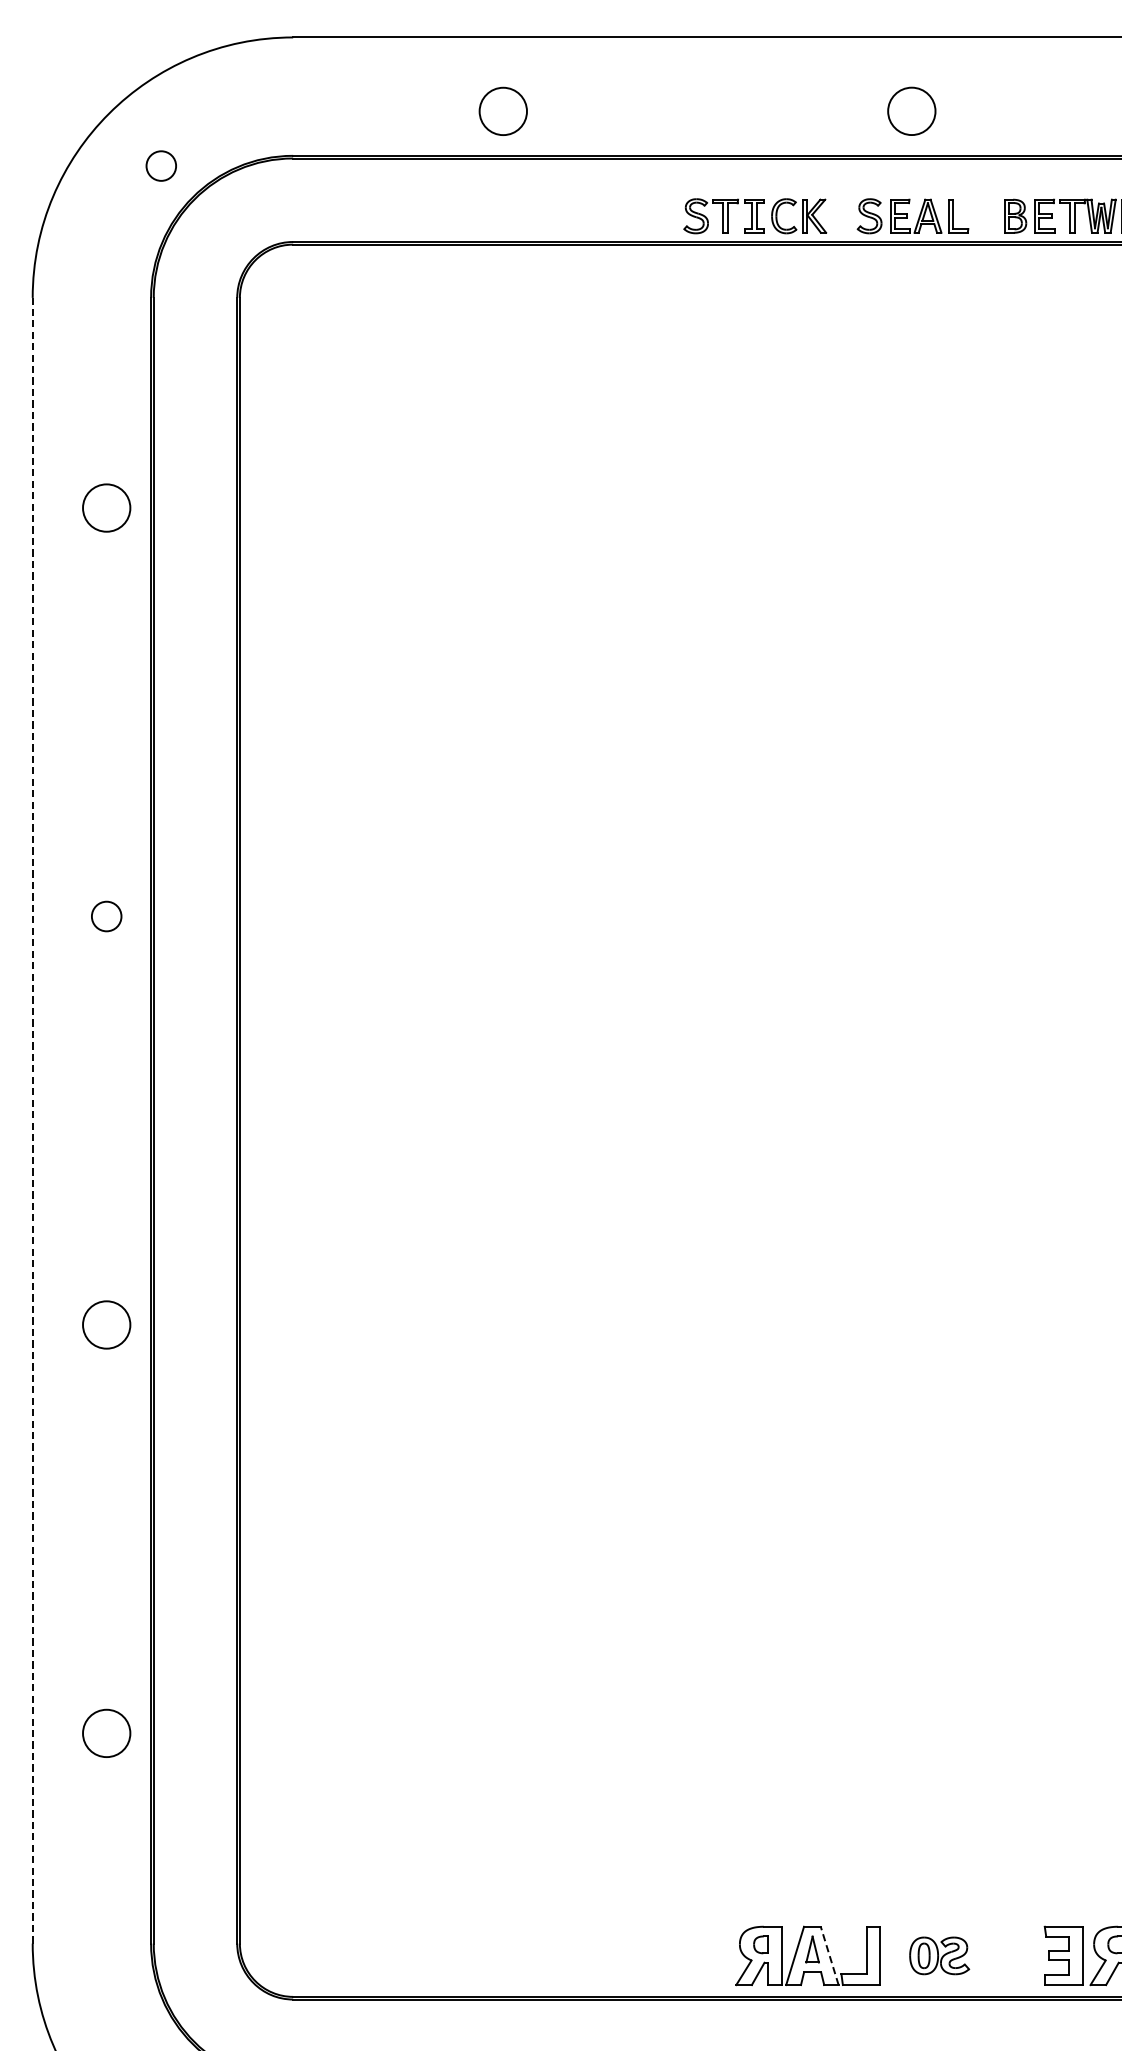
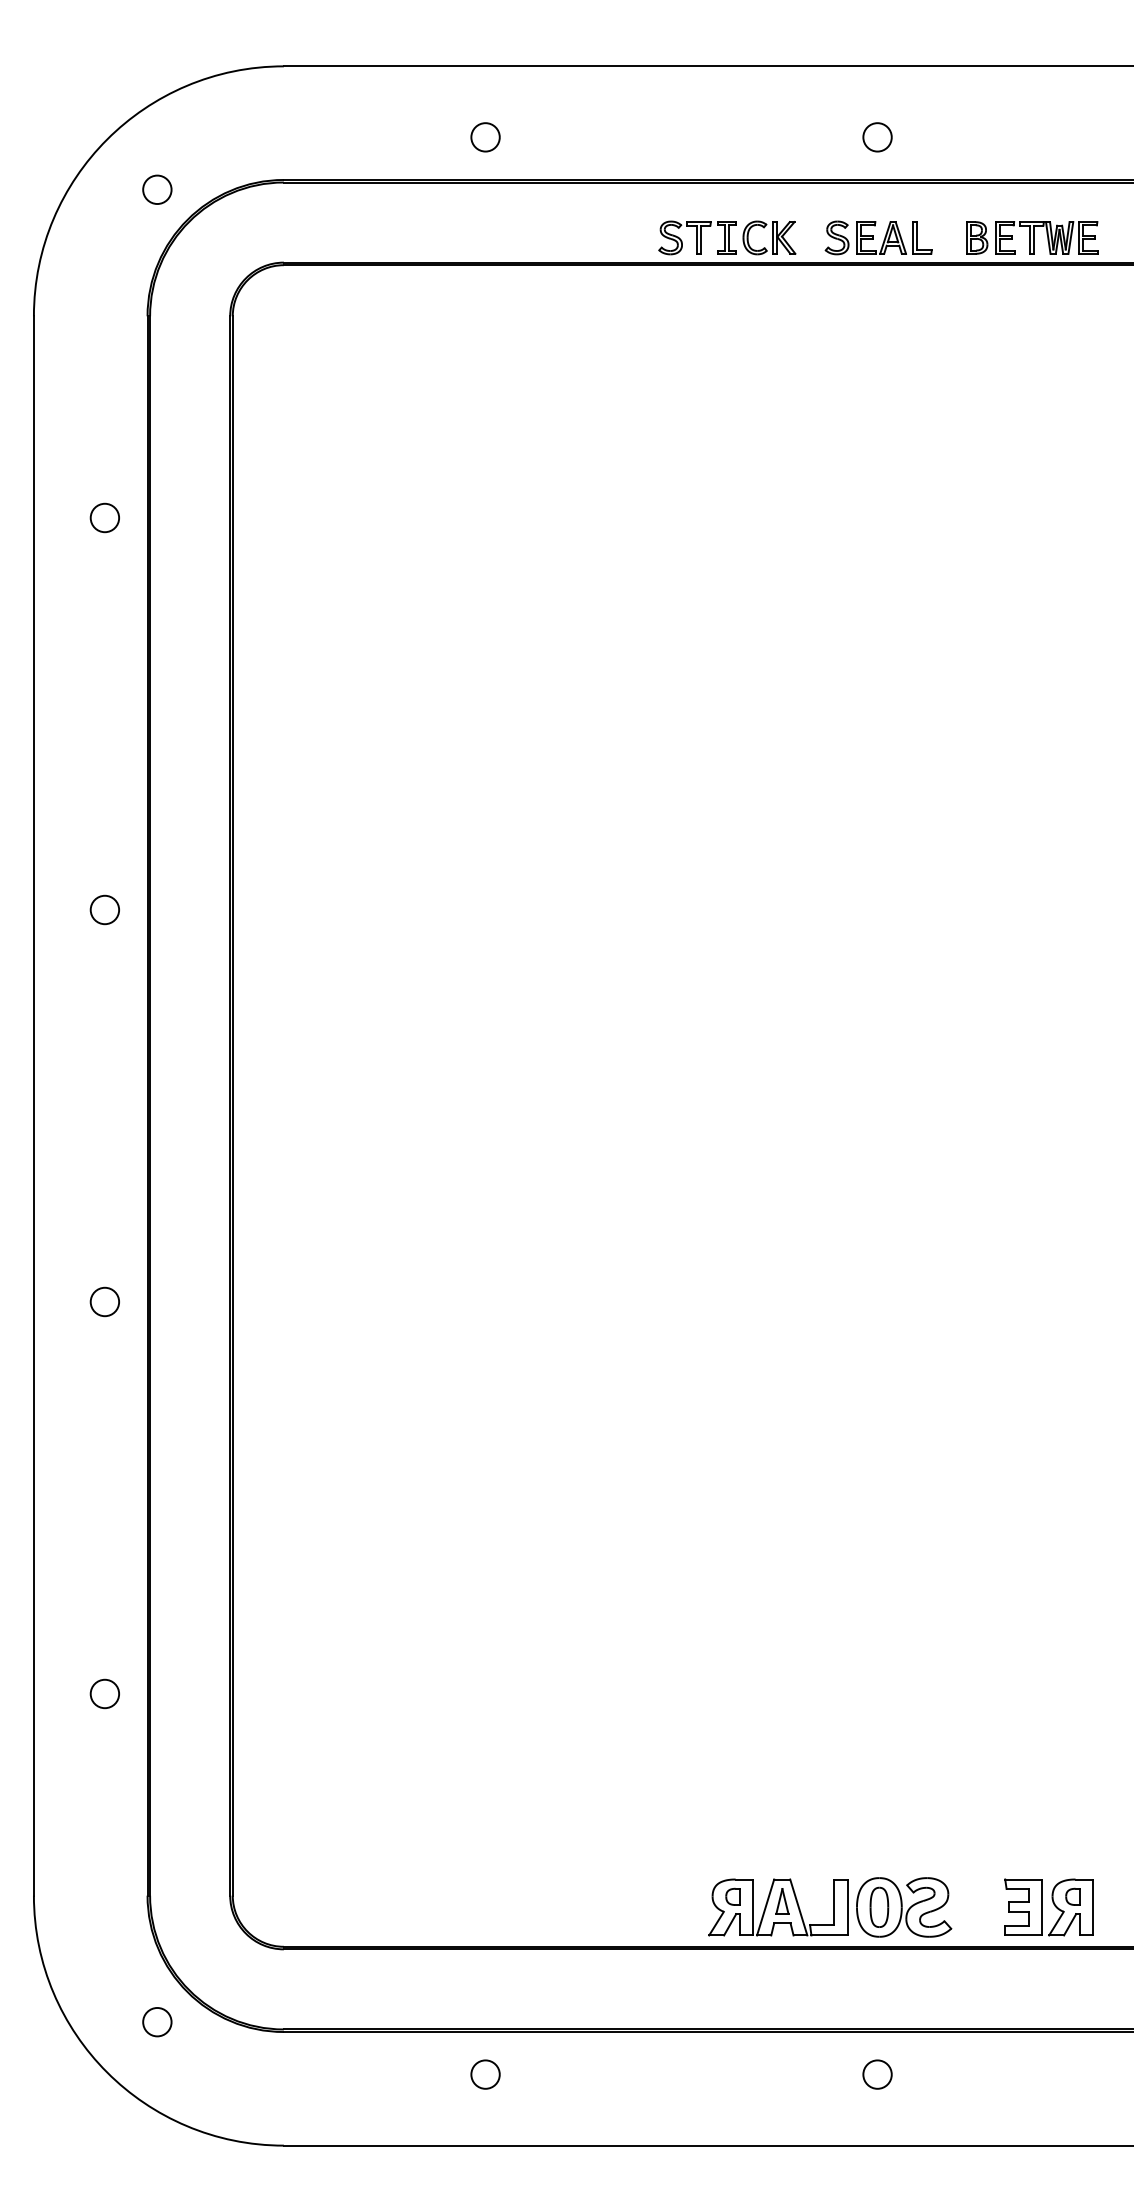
circle: (503, 111) -> (485, 137), size x0.62
circle: (911, 111) -> (877, 137), size x0.62
circle: (106, 507) -> (104, 517), size x0.62
line: (32, 1121) -> (33, 1106), dashed -> solid
circle: (106, 1324) -> (104, 1301), size x0.62
circle: (106, 1732) -> (104, 1693), size x0.62
line: (829, 1955) -> (798, 1907), dashed -> solid
part: (939, 1955) -> (904, 1907), size x1.67

